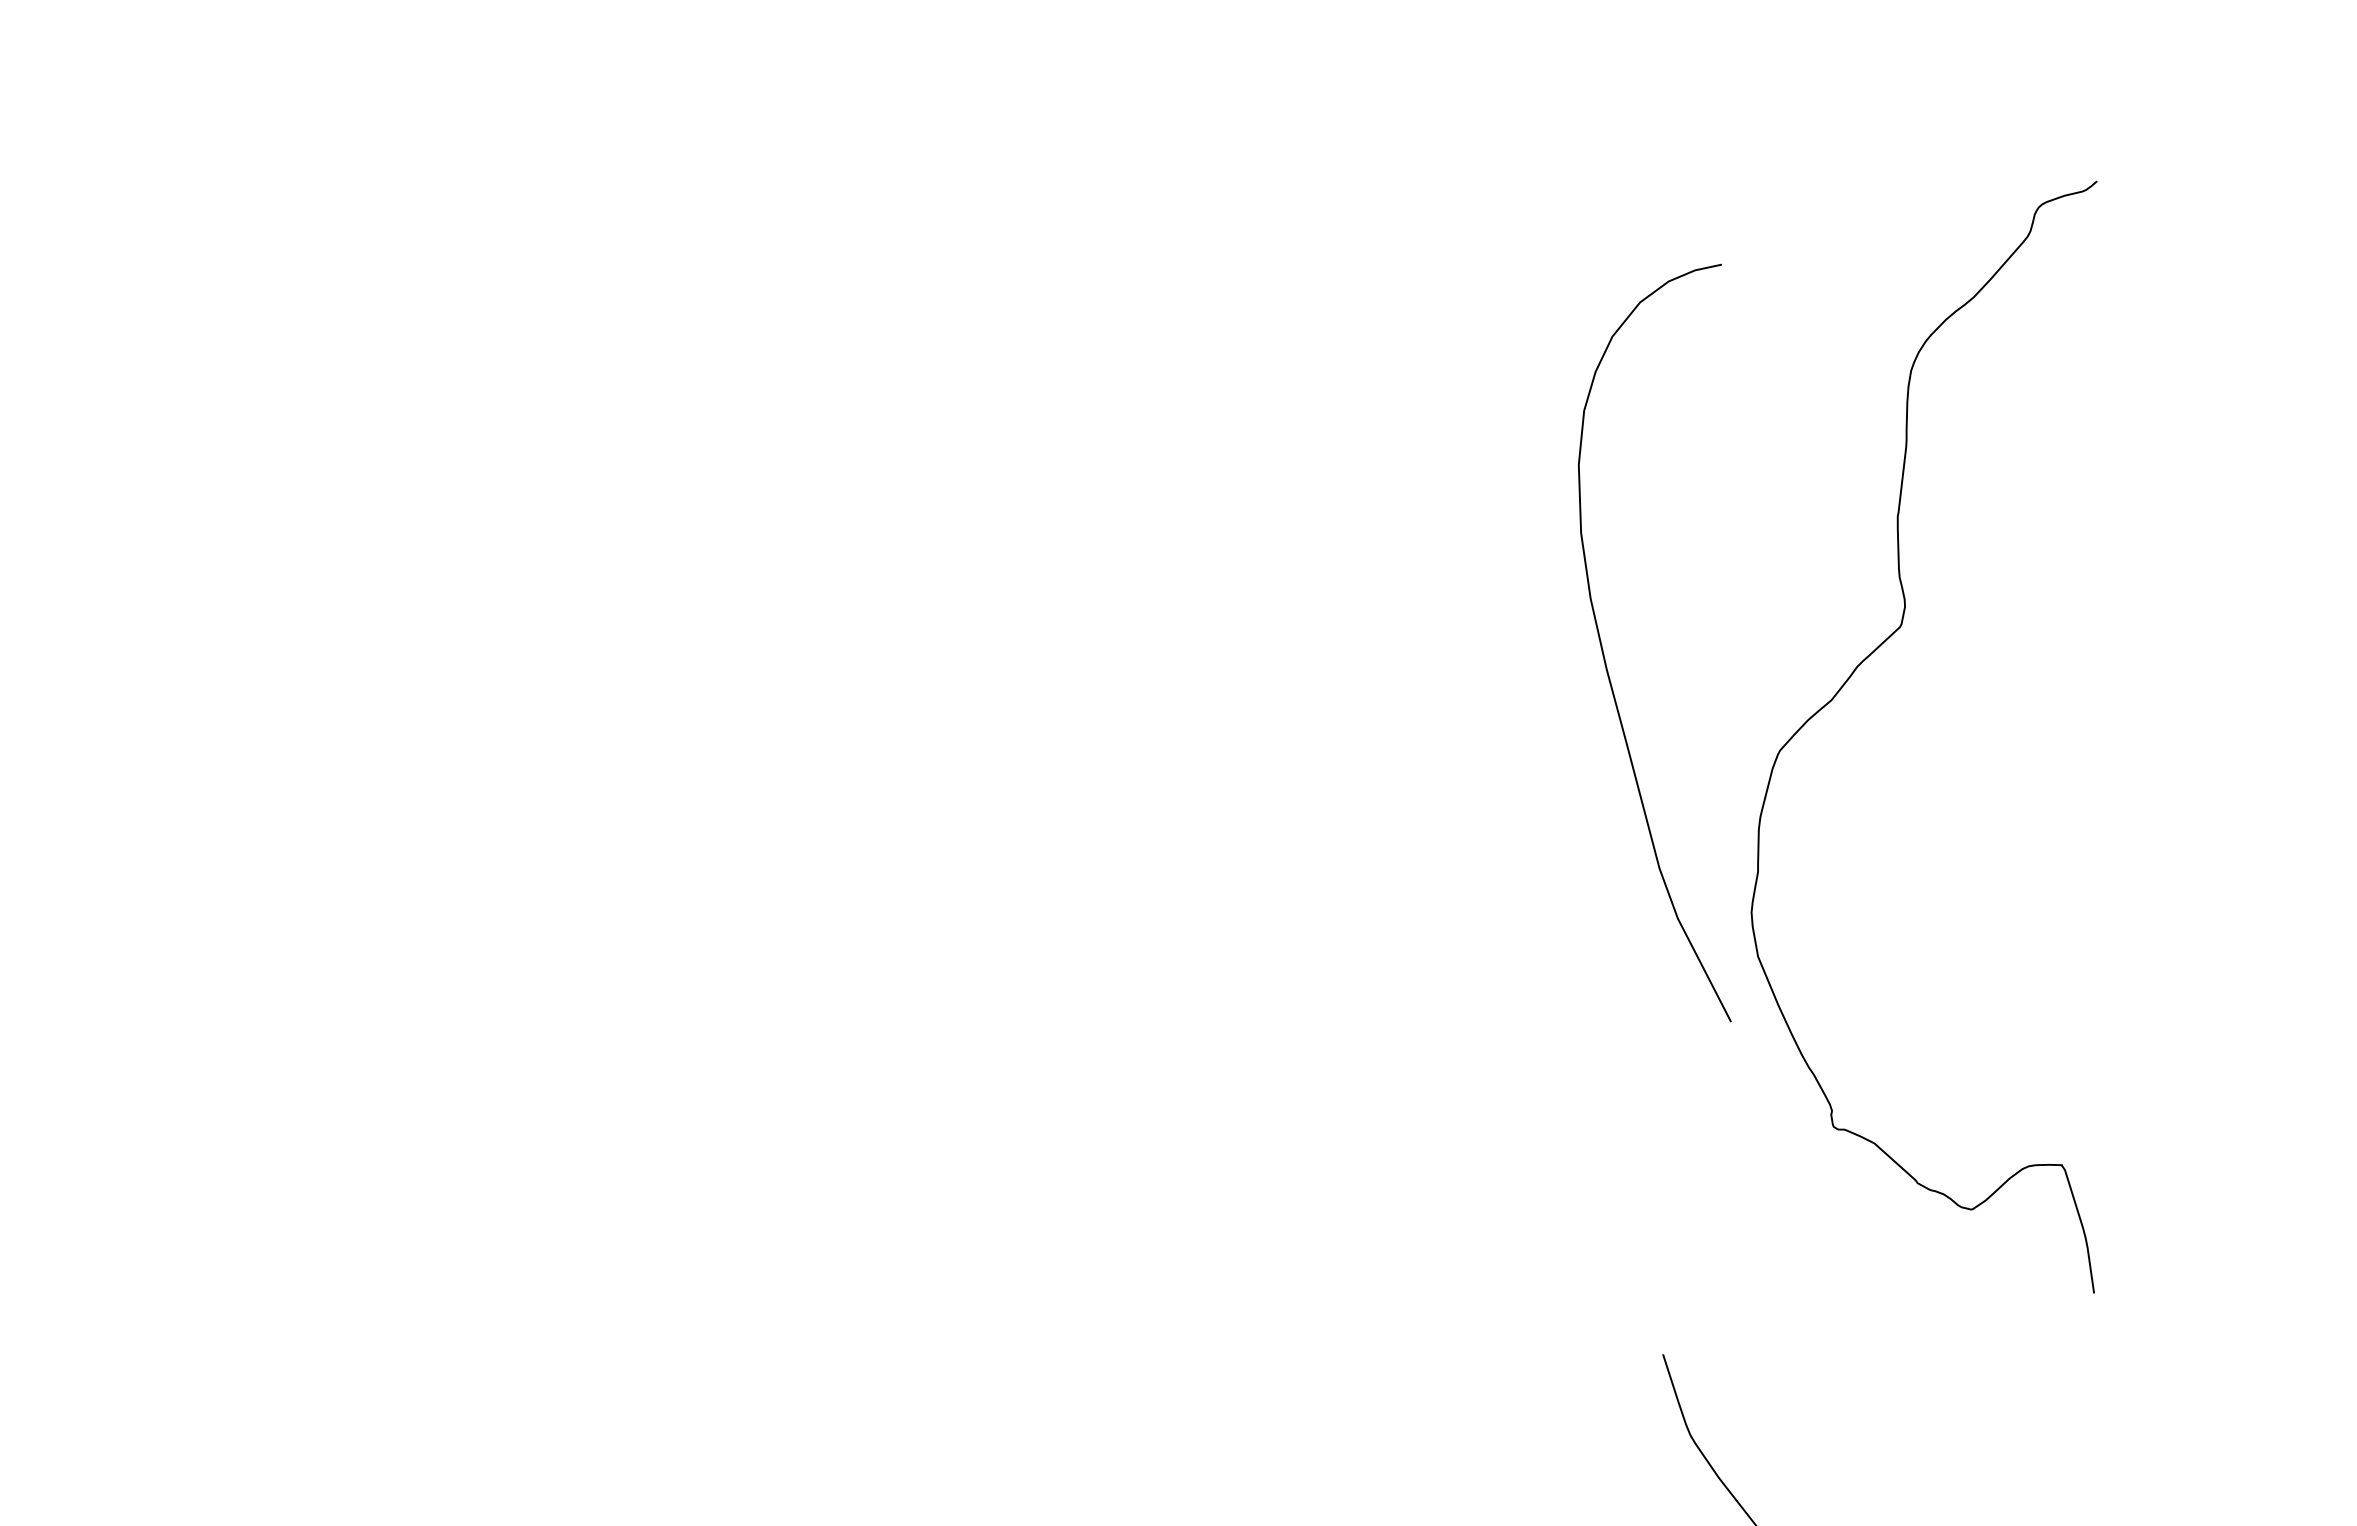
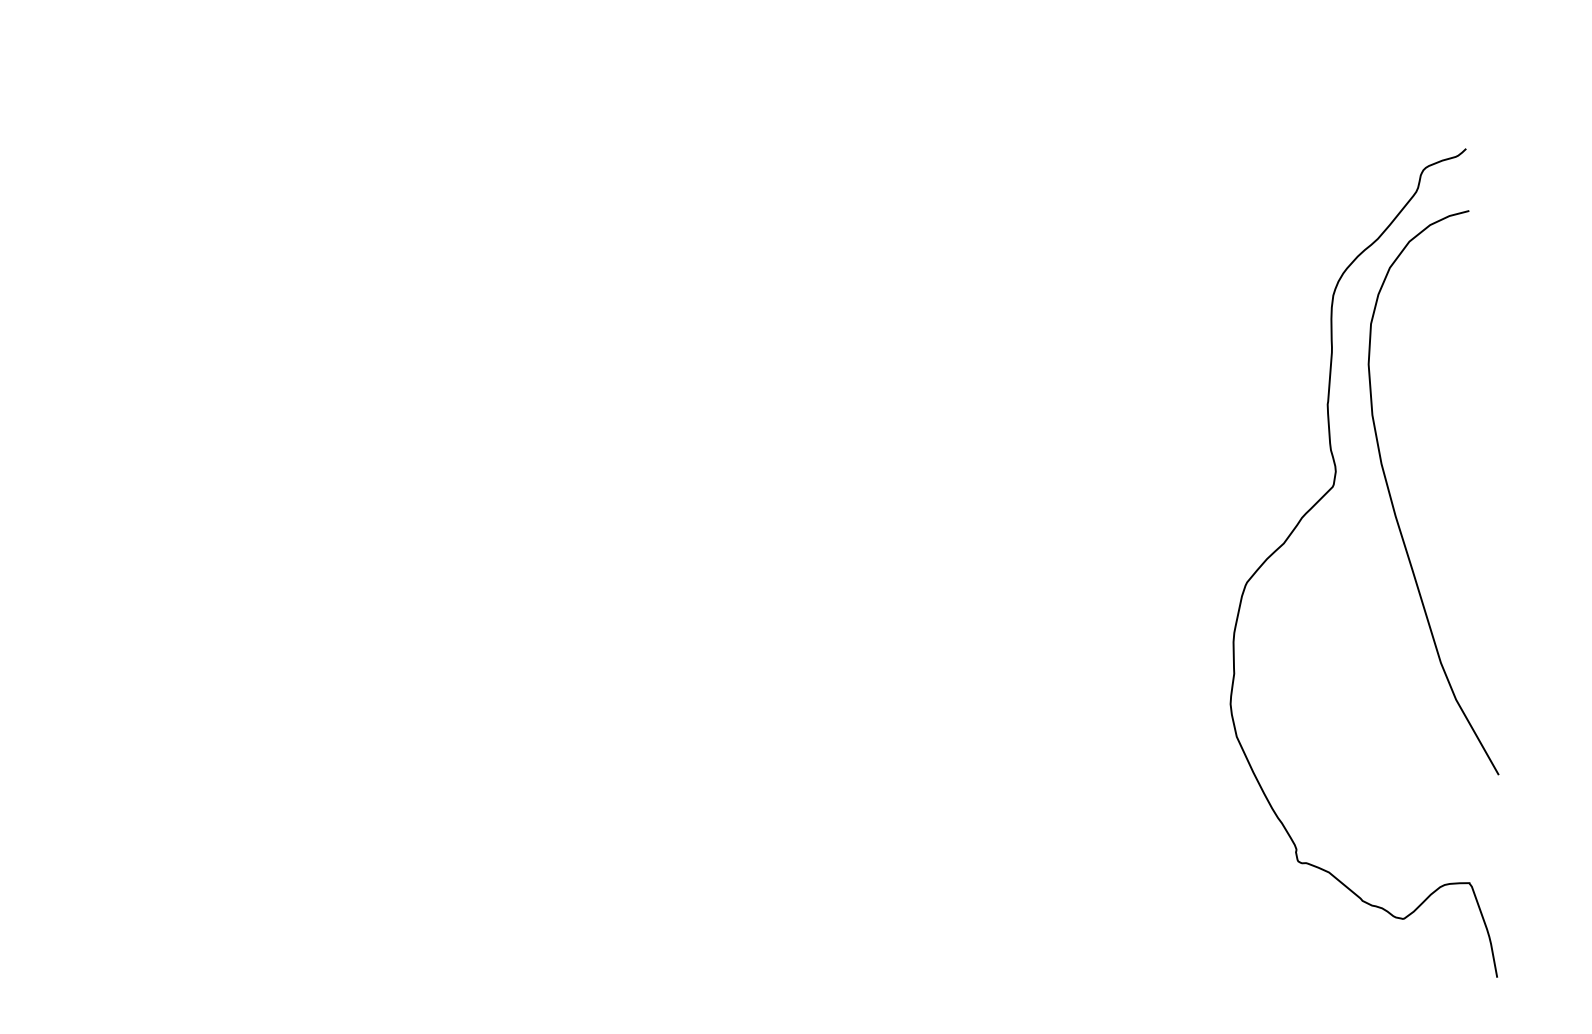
curve: (1604, 654) -> (1393, 504), moved

